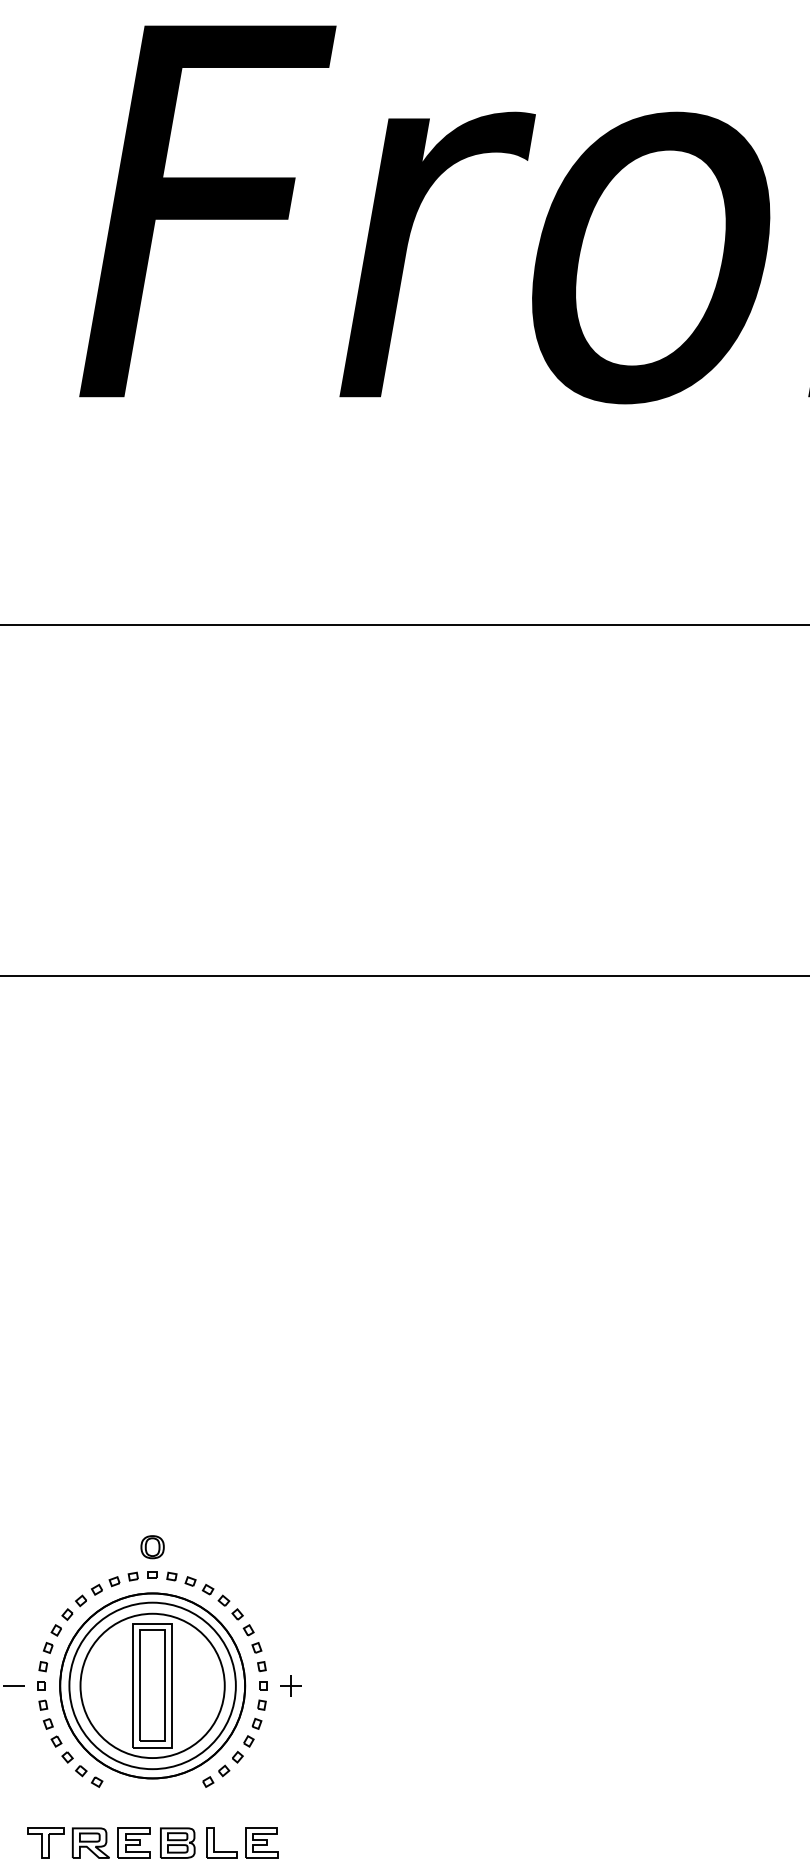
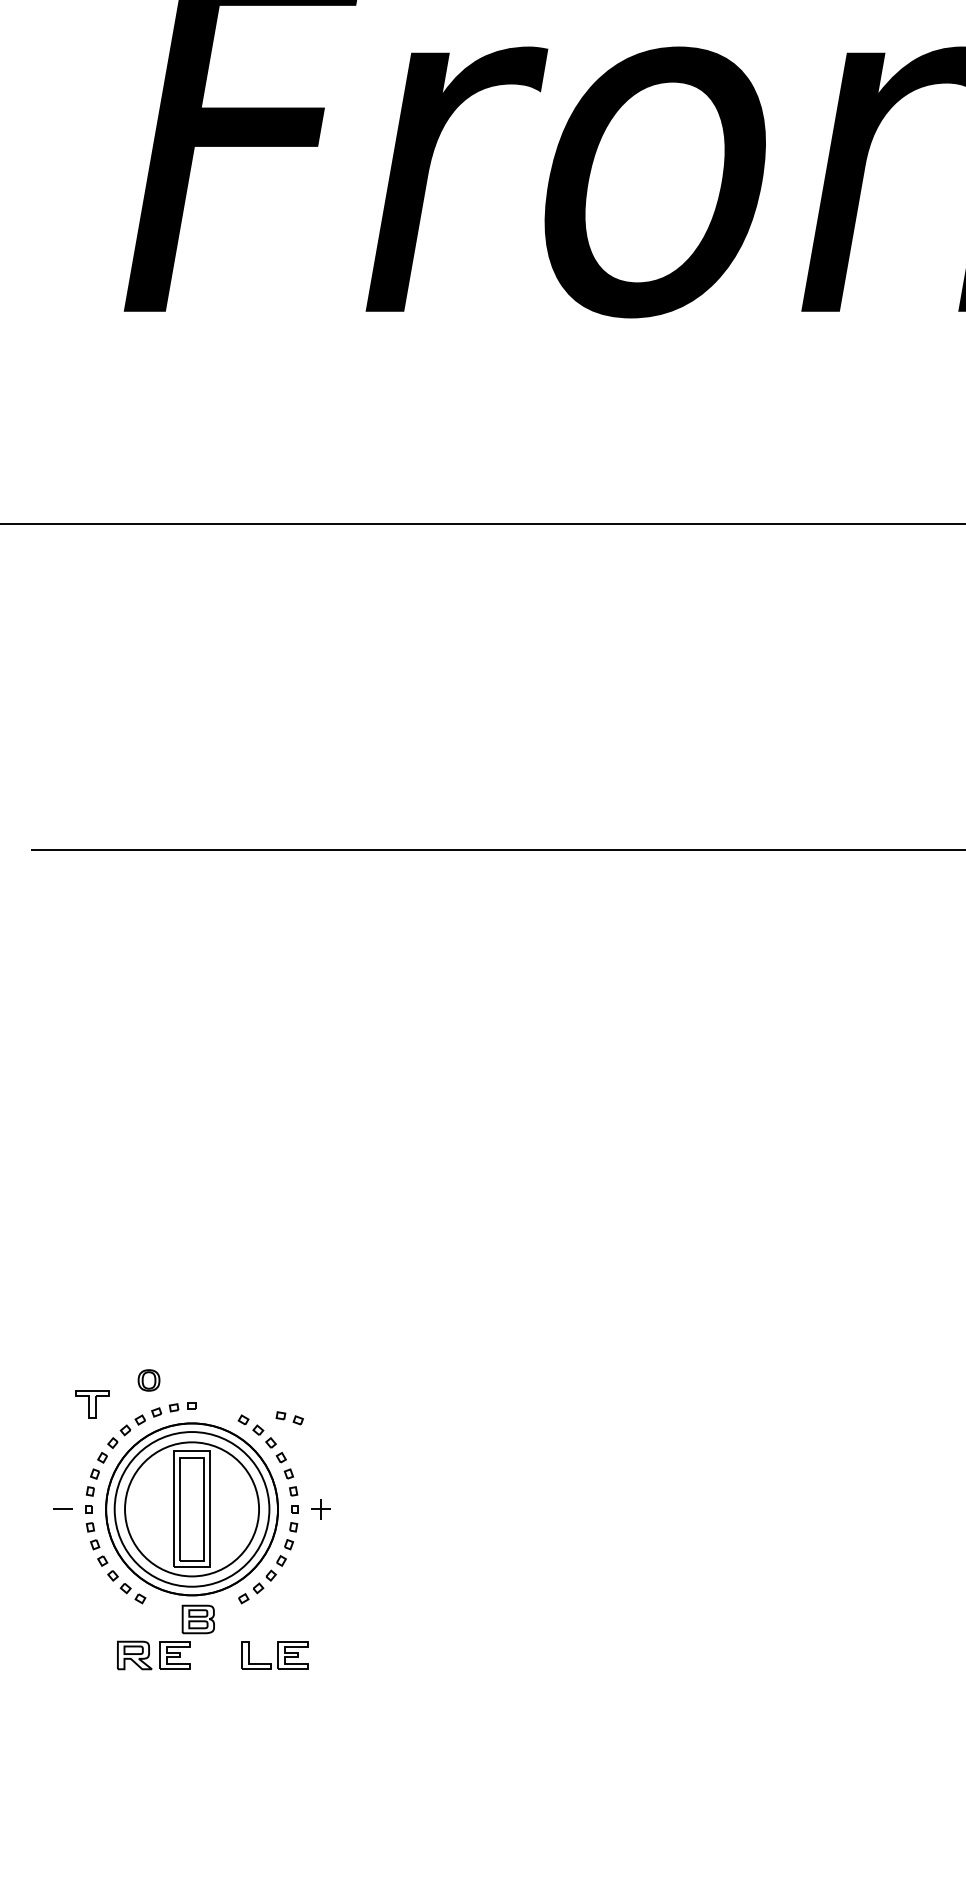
part: (152, 1547) -> (148, 1380), moved
part: (181, 1579) -> (289, 1418), moved
part: (45, 1843) -> (92, 1404), moved
part: (176, 1843) -> (197, 1619), moved

